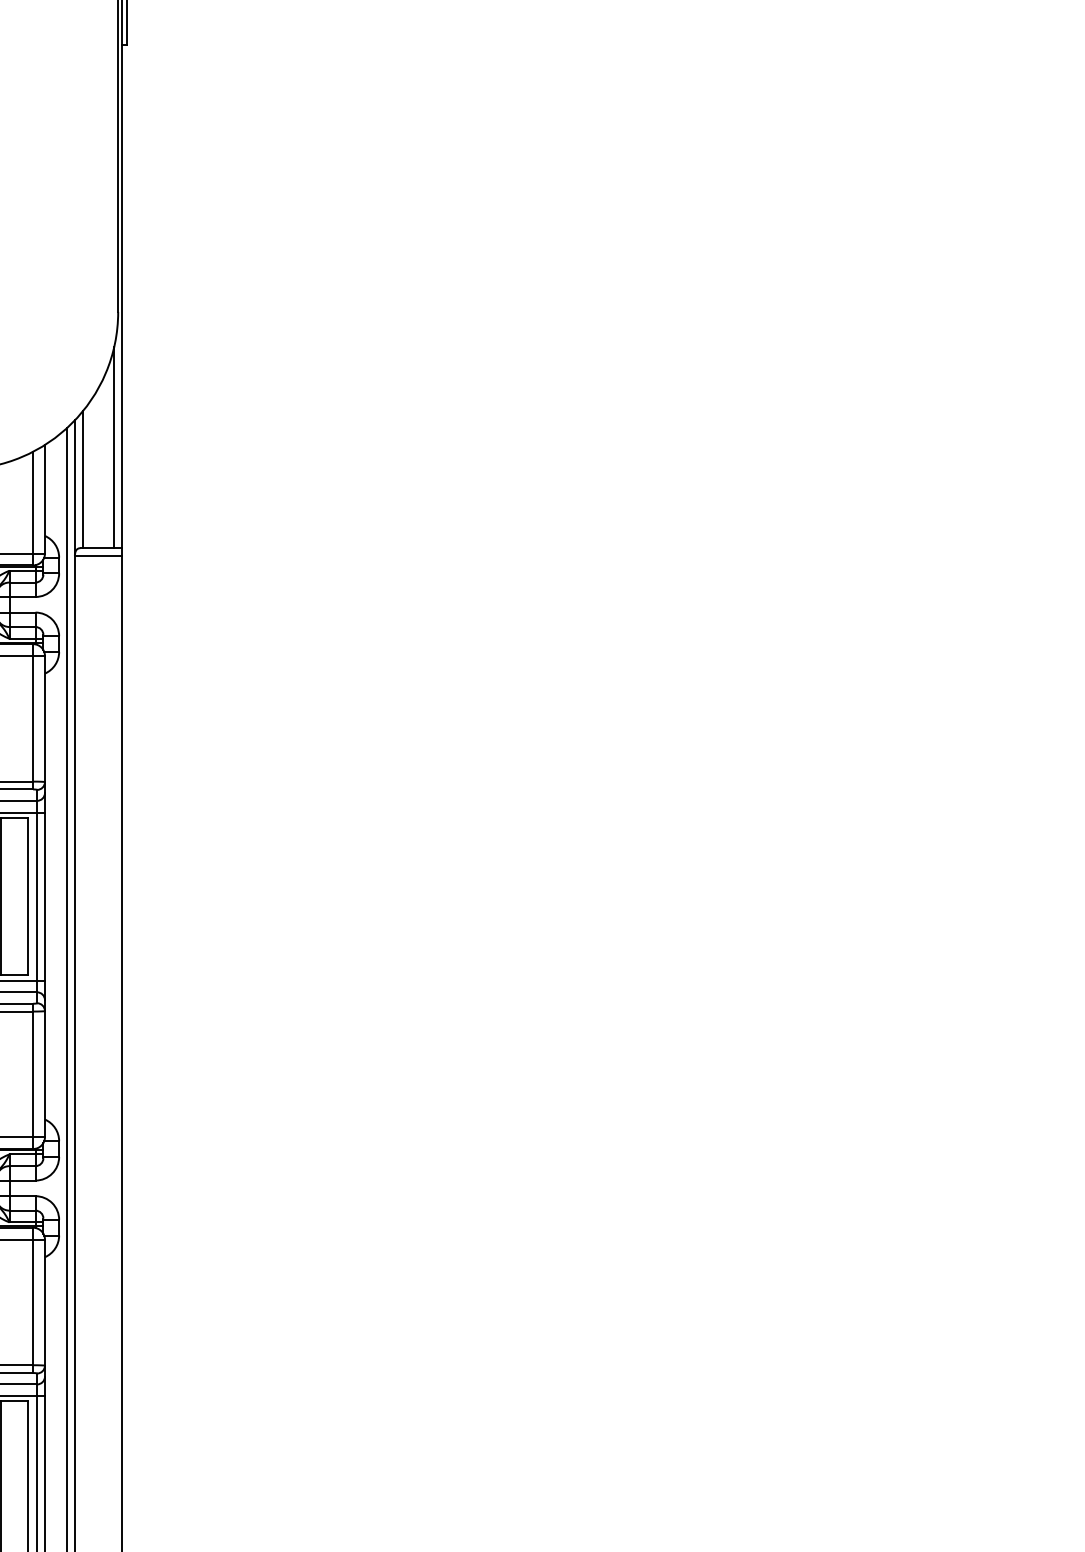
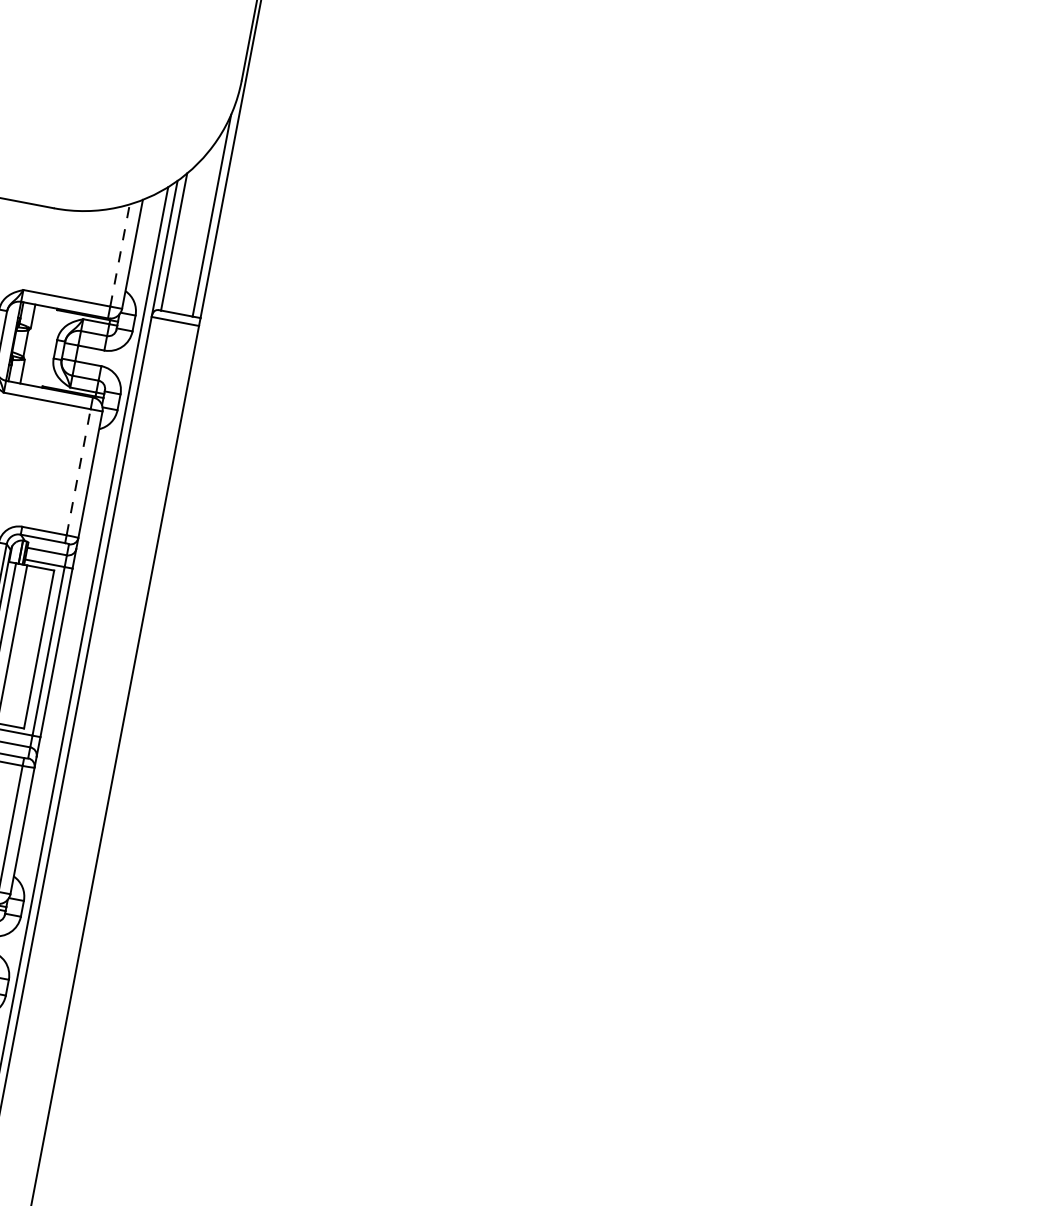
line: (33, 502) -> (120, 255), solid -> dashed
line: (33, 718) -> (79, 472), solid -> dashed

